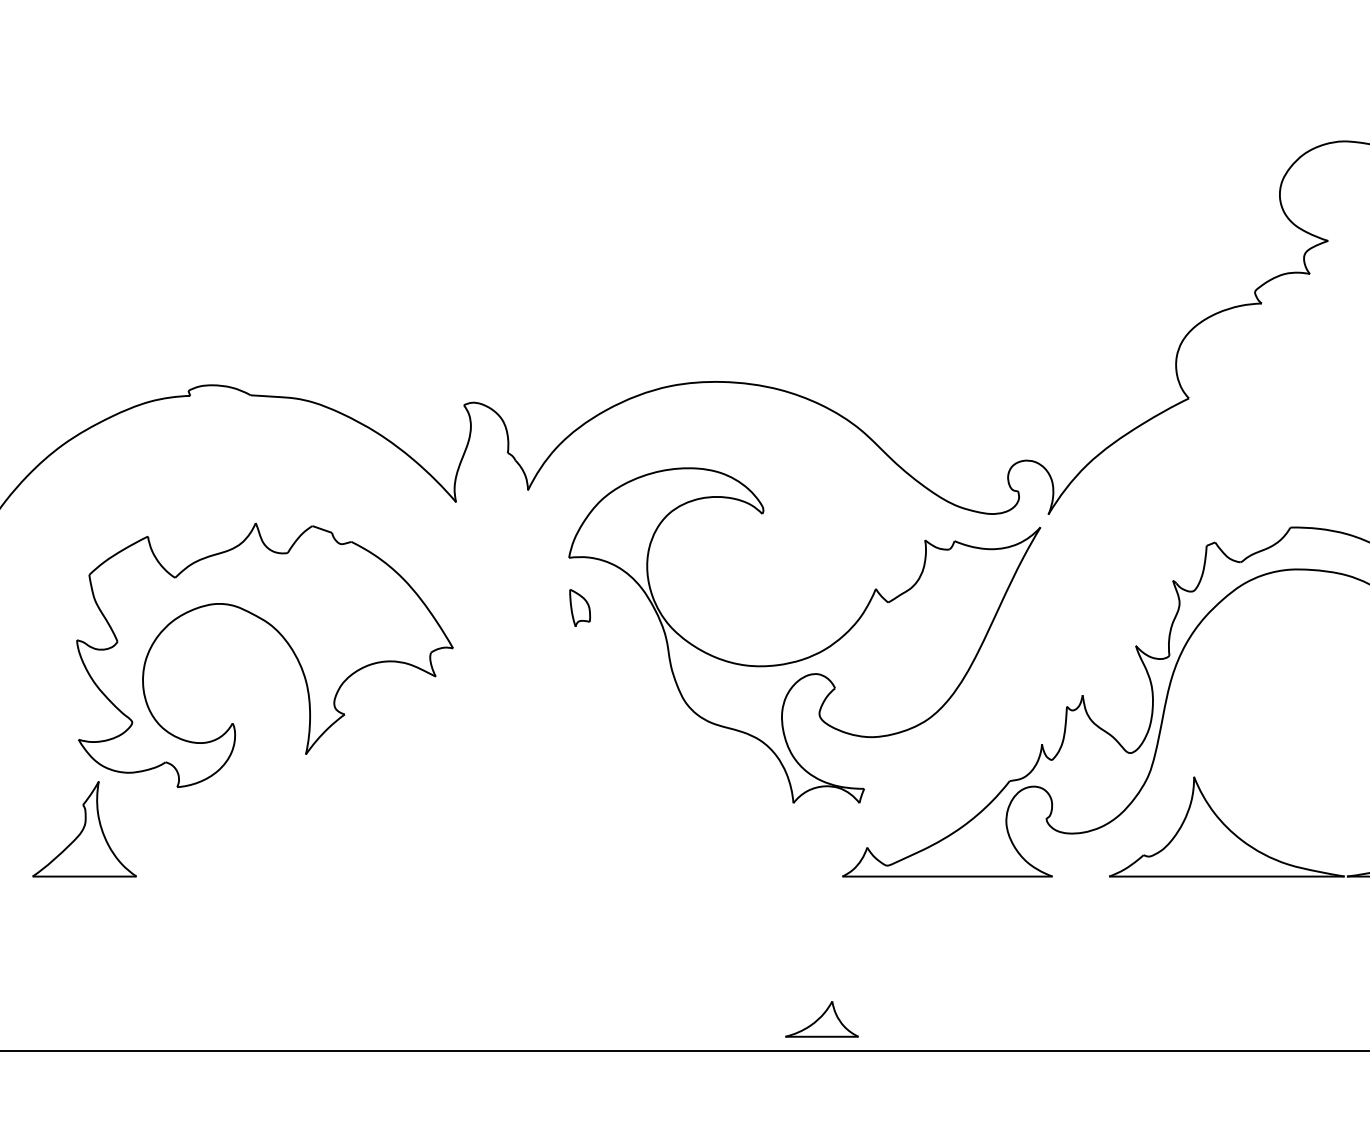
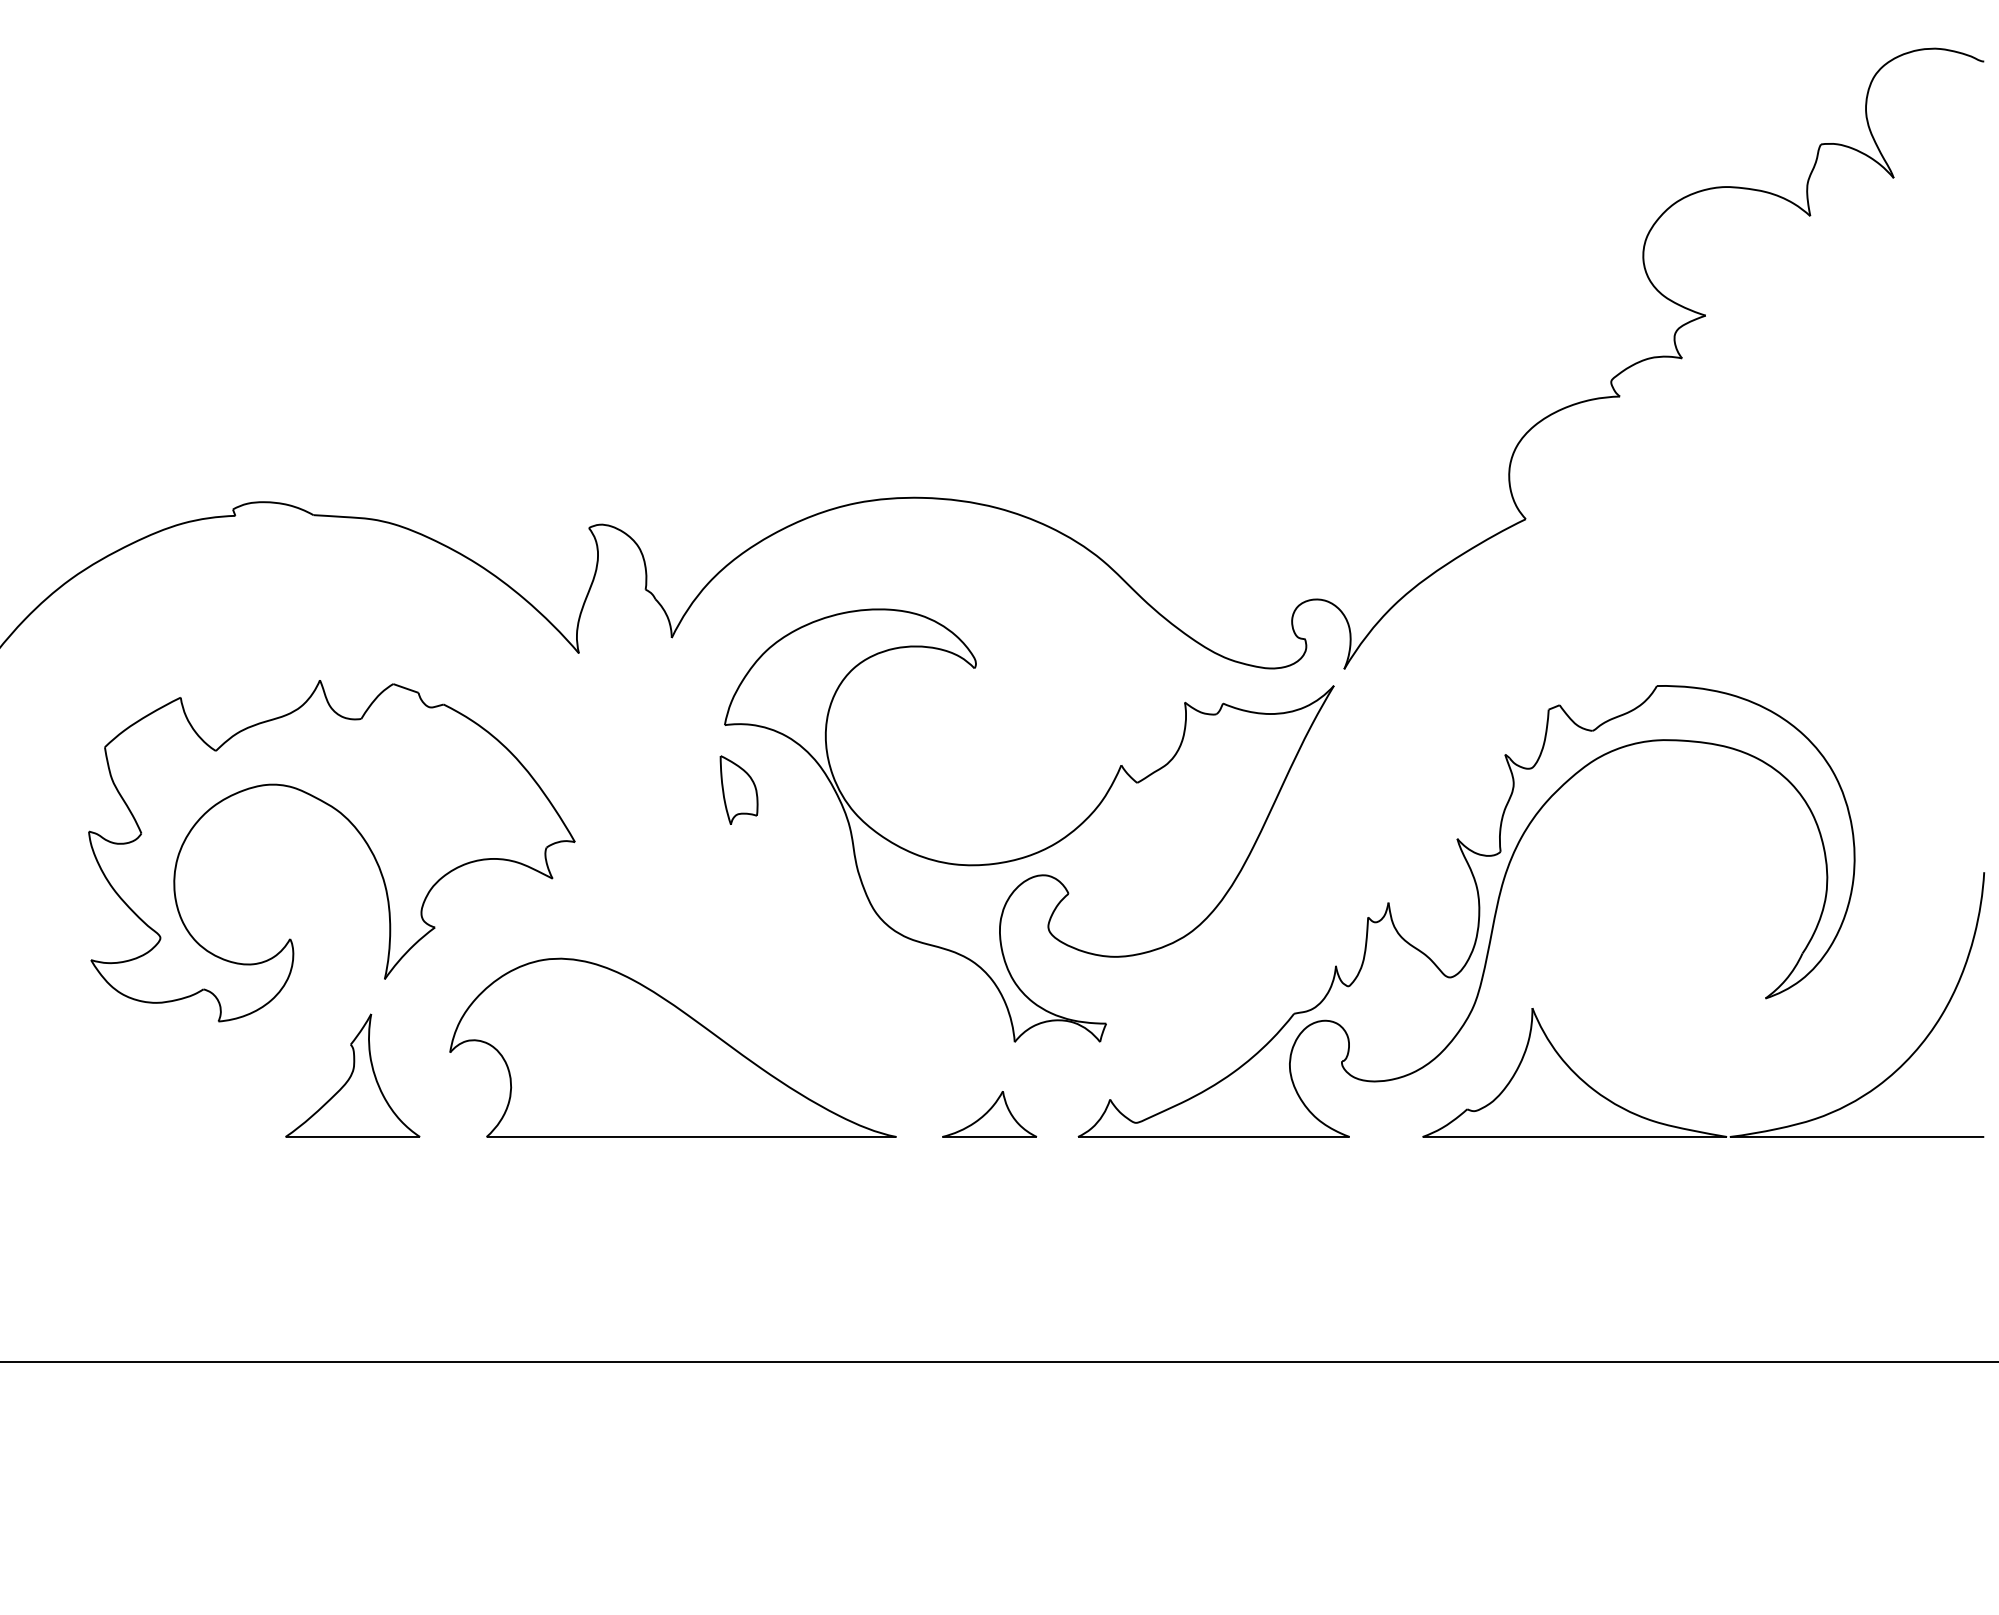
part: (579, 607) -> (738, 789), size x1.43
part: (528, 807) -> (672, 1047), added
part: (84, 828) -> (352, 1075), moved
part: (821, 1019) -> (989, 1114), moved

